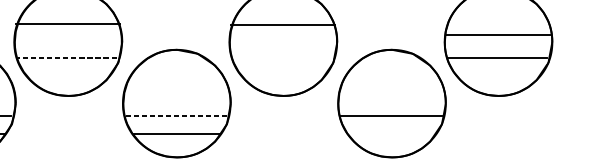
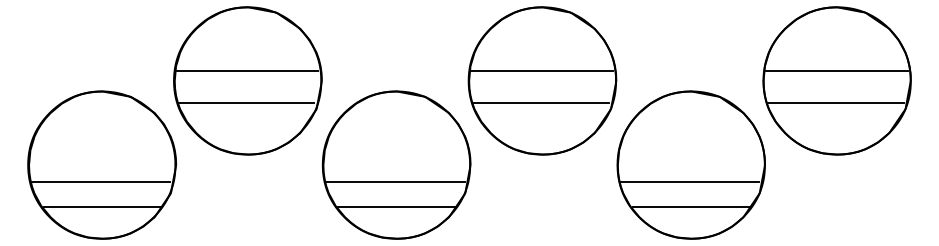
line: (67, 23) -> (247, 71), moved
line: (282, 25) -> (541, 71), moved
line: (67, 58) -> (246, 103), dashed -> solid
line: (281, 58) -> (540, 103), added
line: (176, 115) -> (395, 181), dashed -> solid
line: (392, 134) -> (691, 207), added

